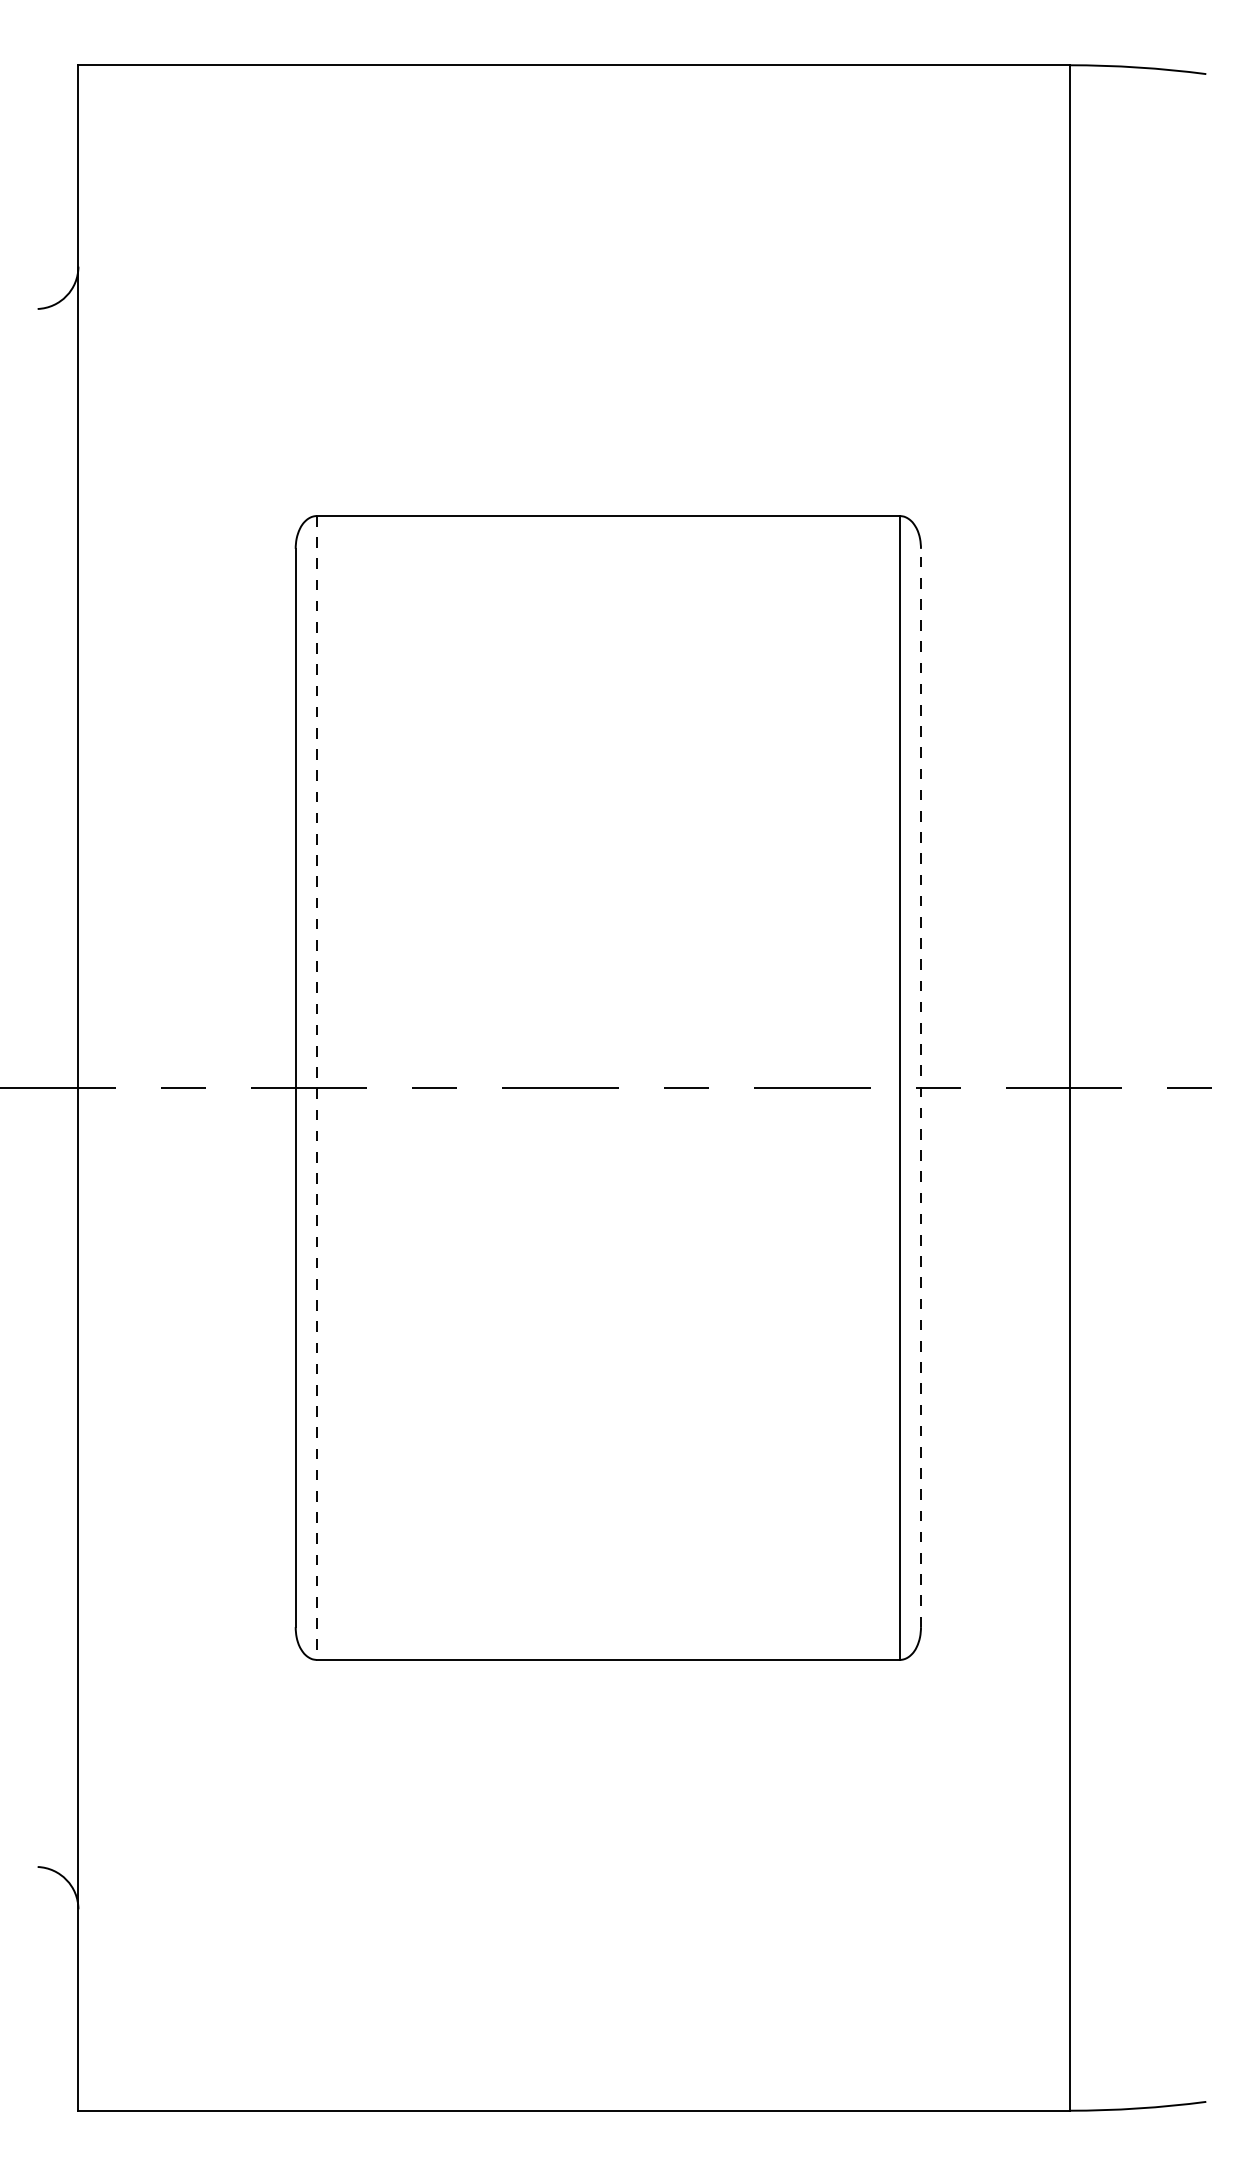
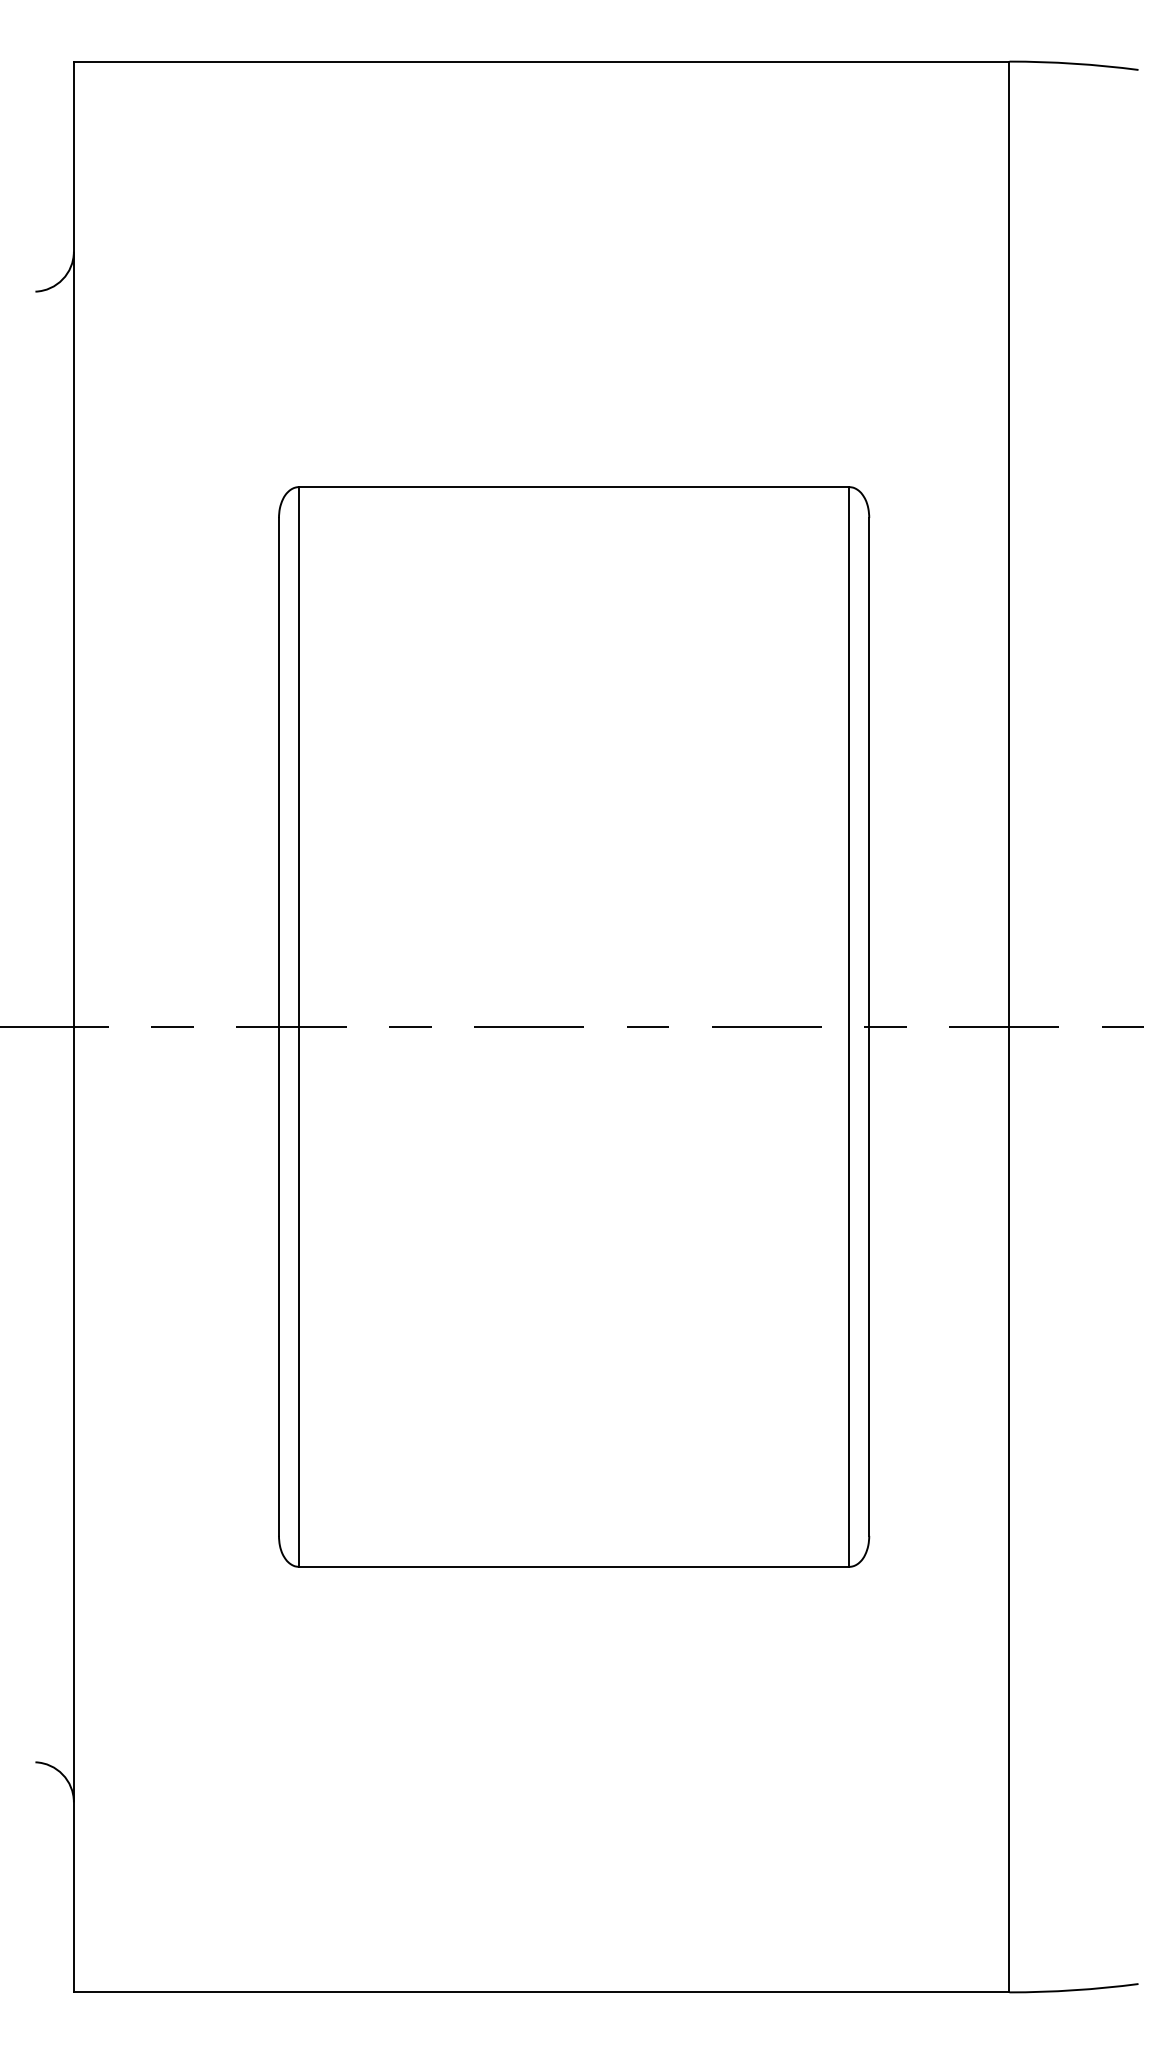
line: (317, 1088) -> (299, 1027), dashed -> solid
line: (921, 1088) -> (869, 1027), dashed -> solid

